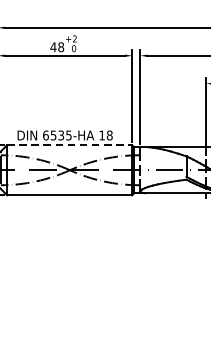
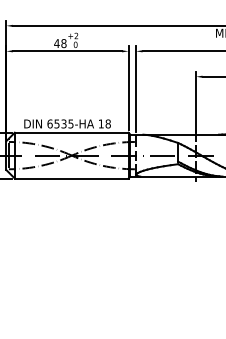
line: (69, 144) -> (71, 132), dashed -> solid

